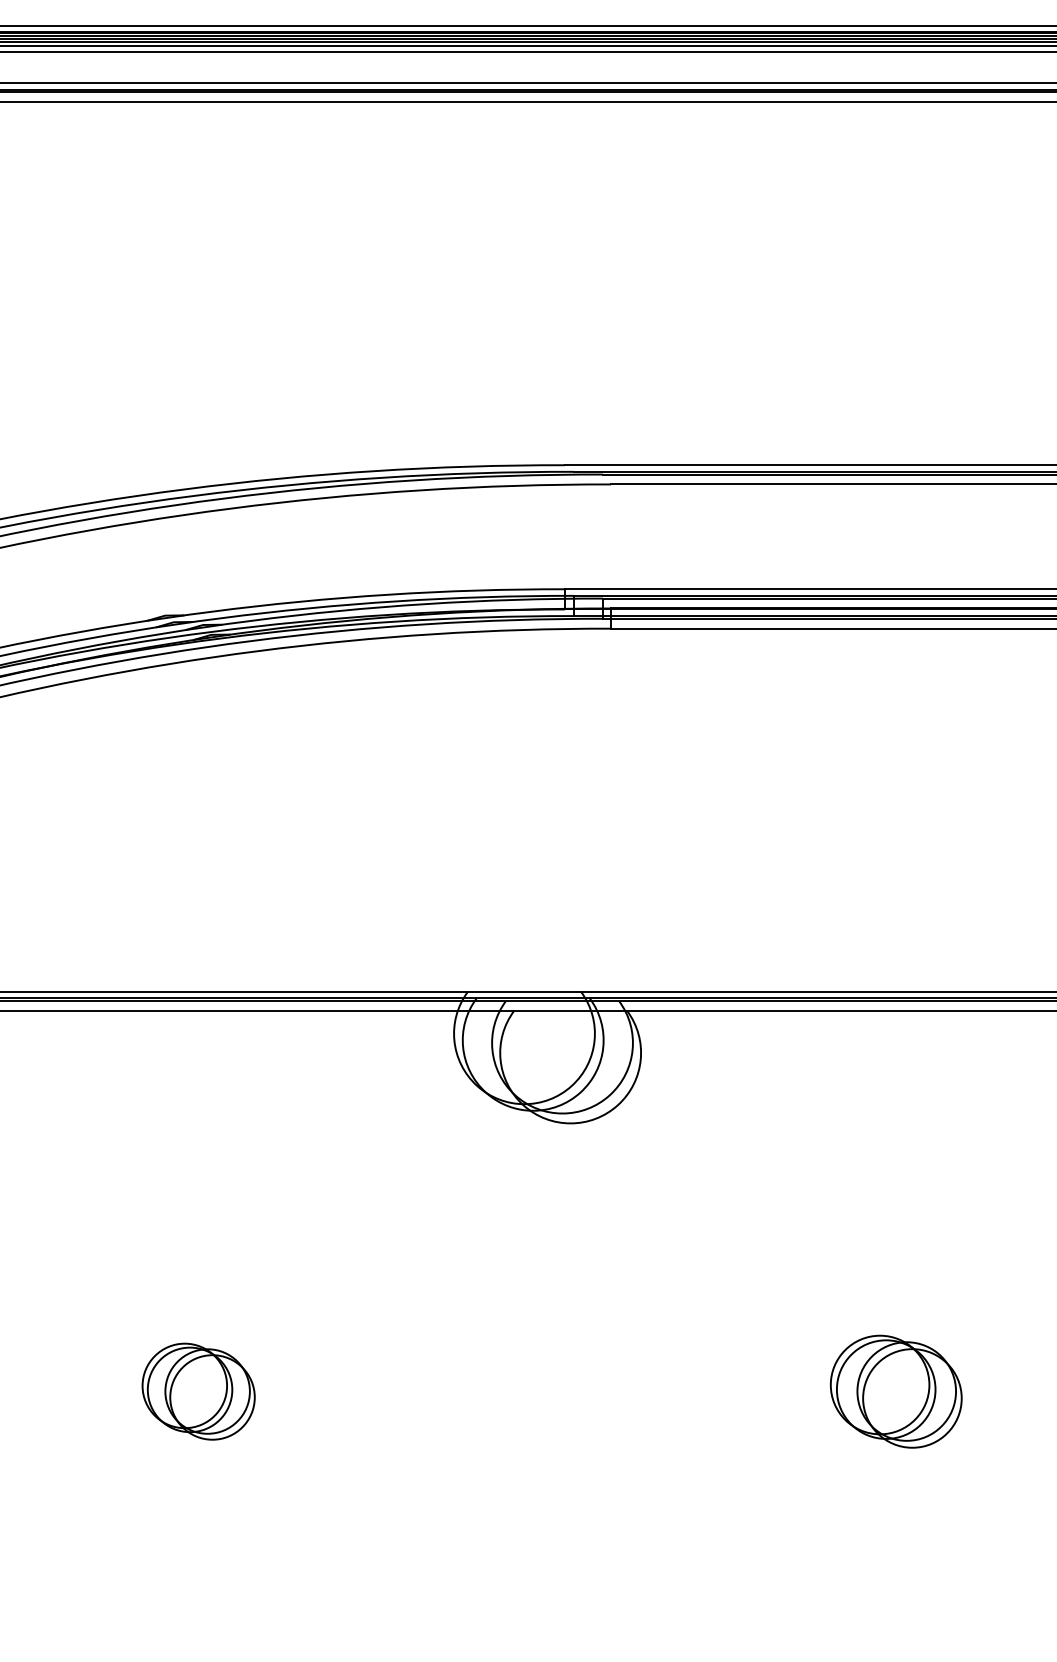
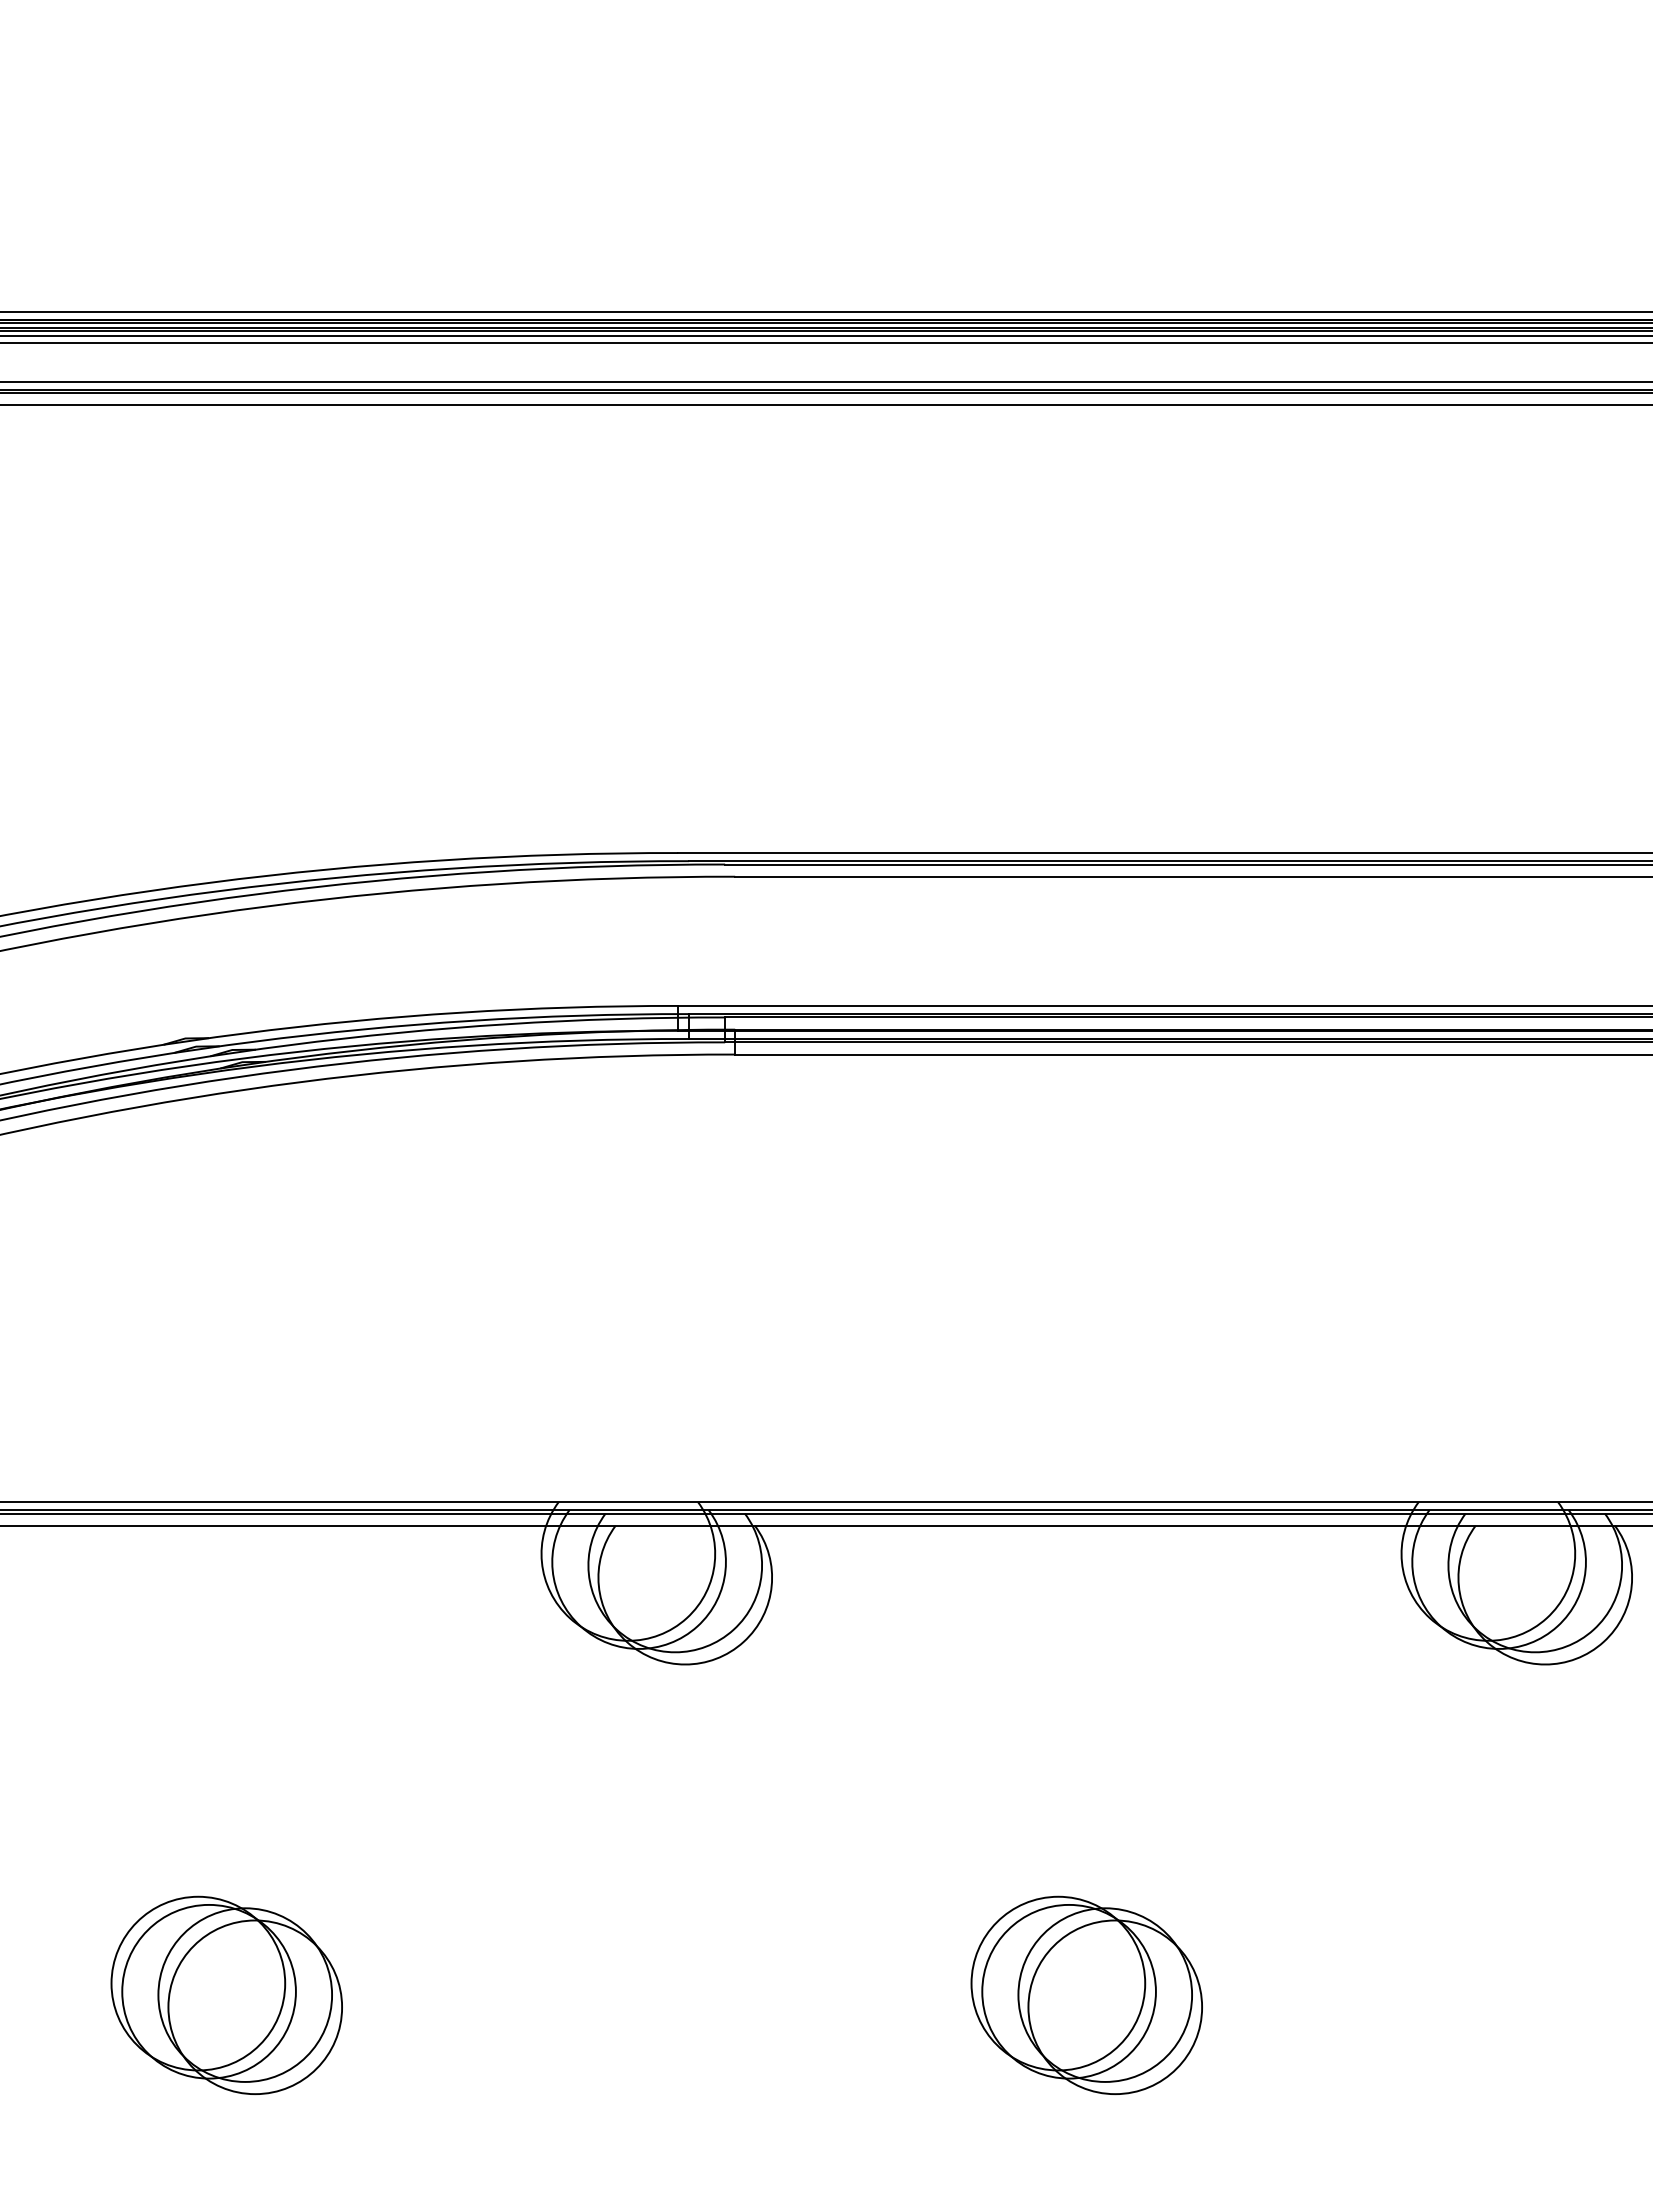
part: (198, 1391) -> (226, 1994), size x1.67
part: (896, 1391) -> (1086, 1994), size x1.43

